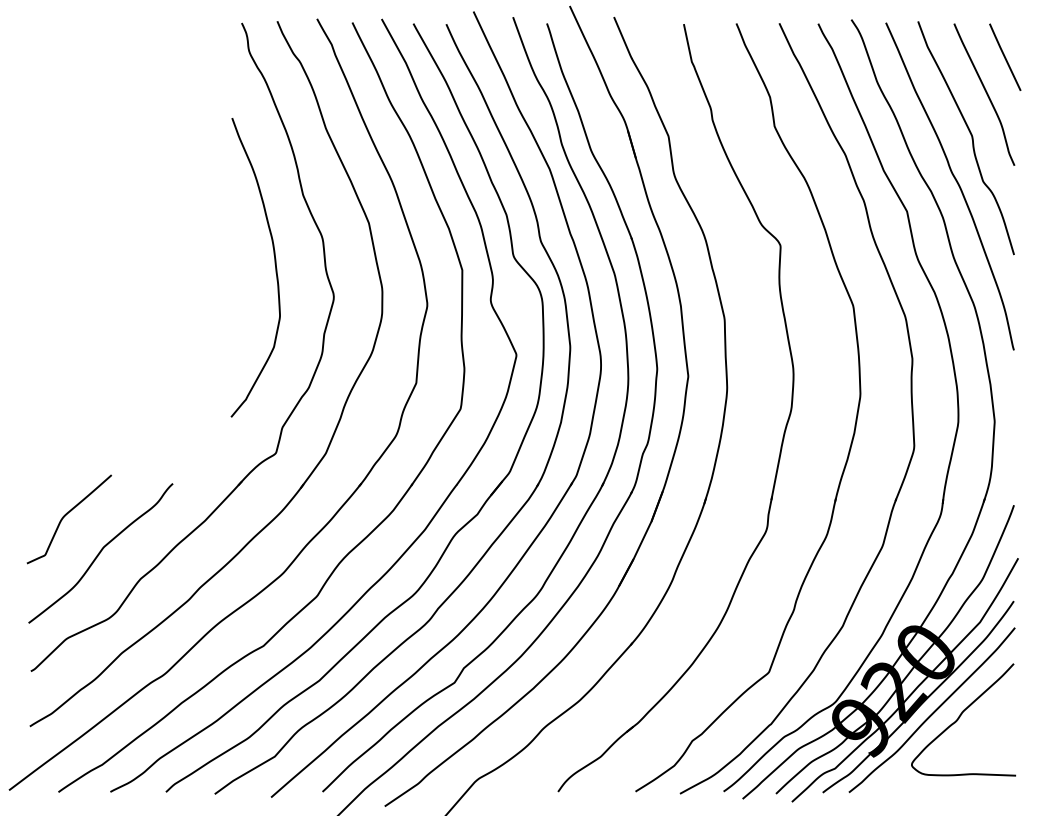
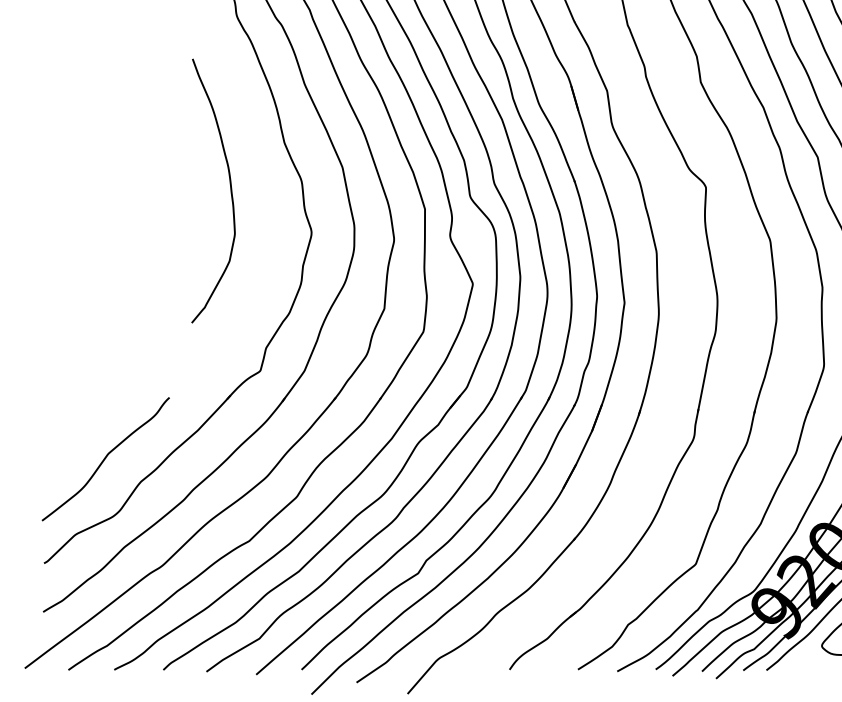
curve: (274, 264) -> (230, 188), moved
curve: (65, 516) -> (74, 426), removed

